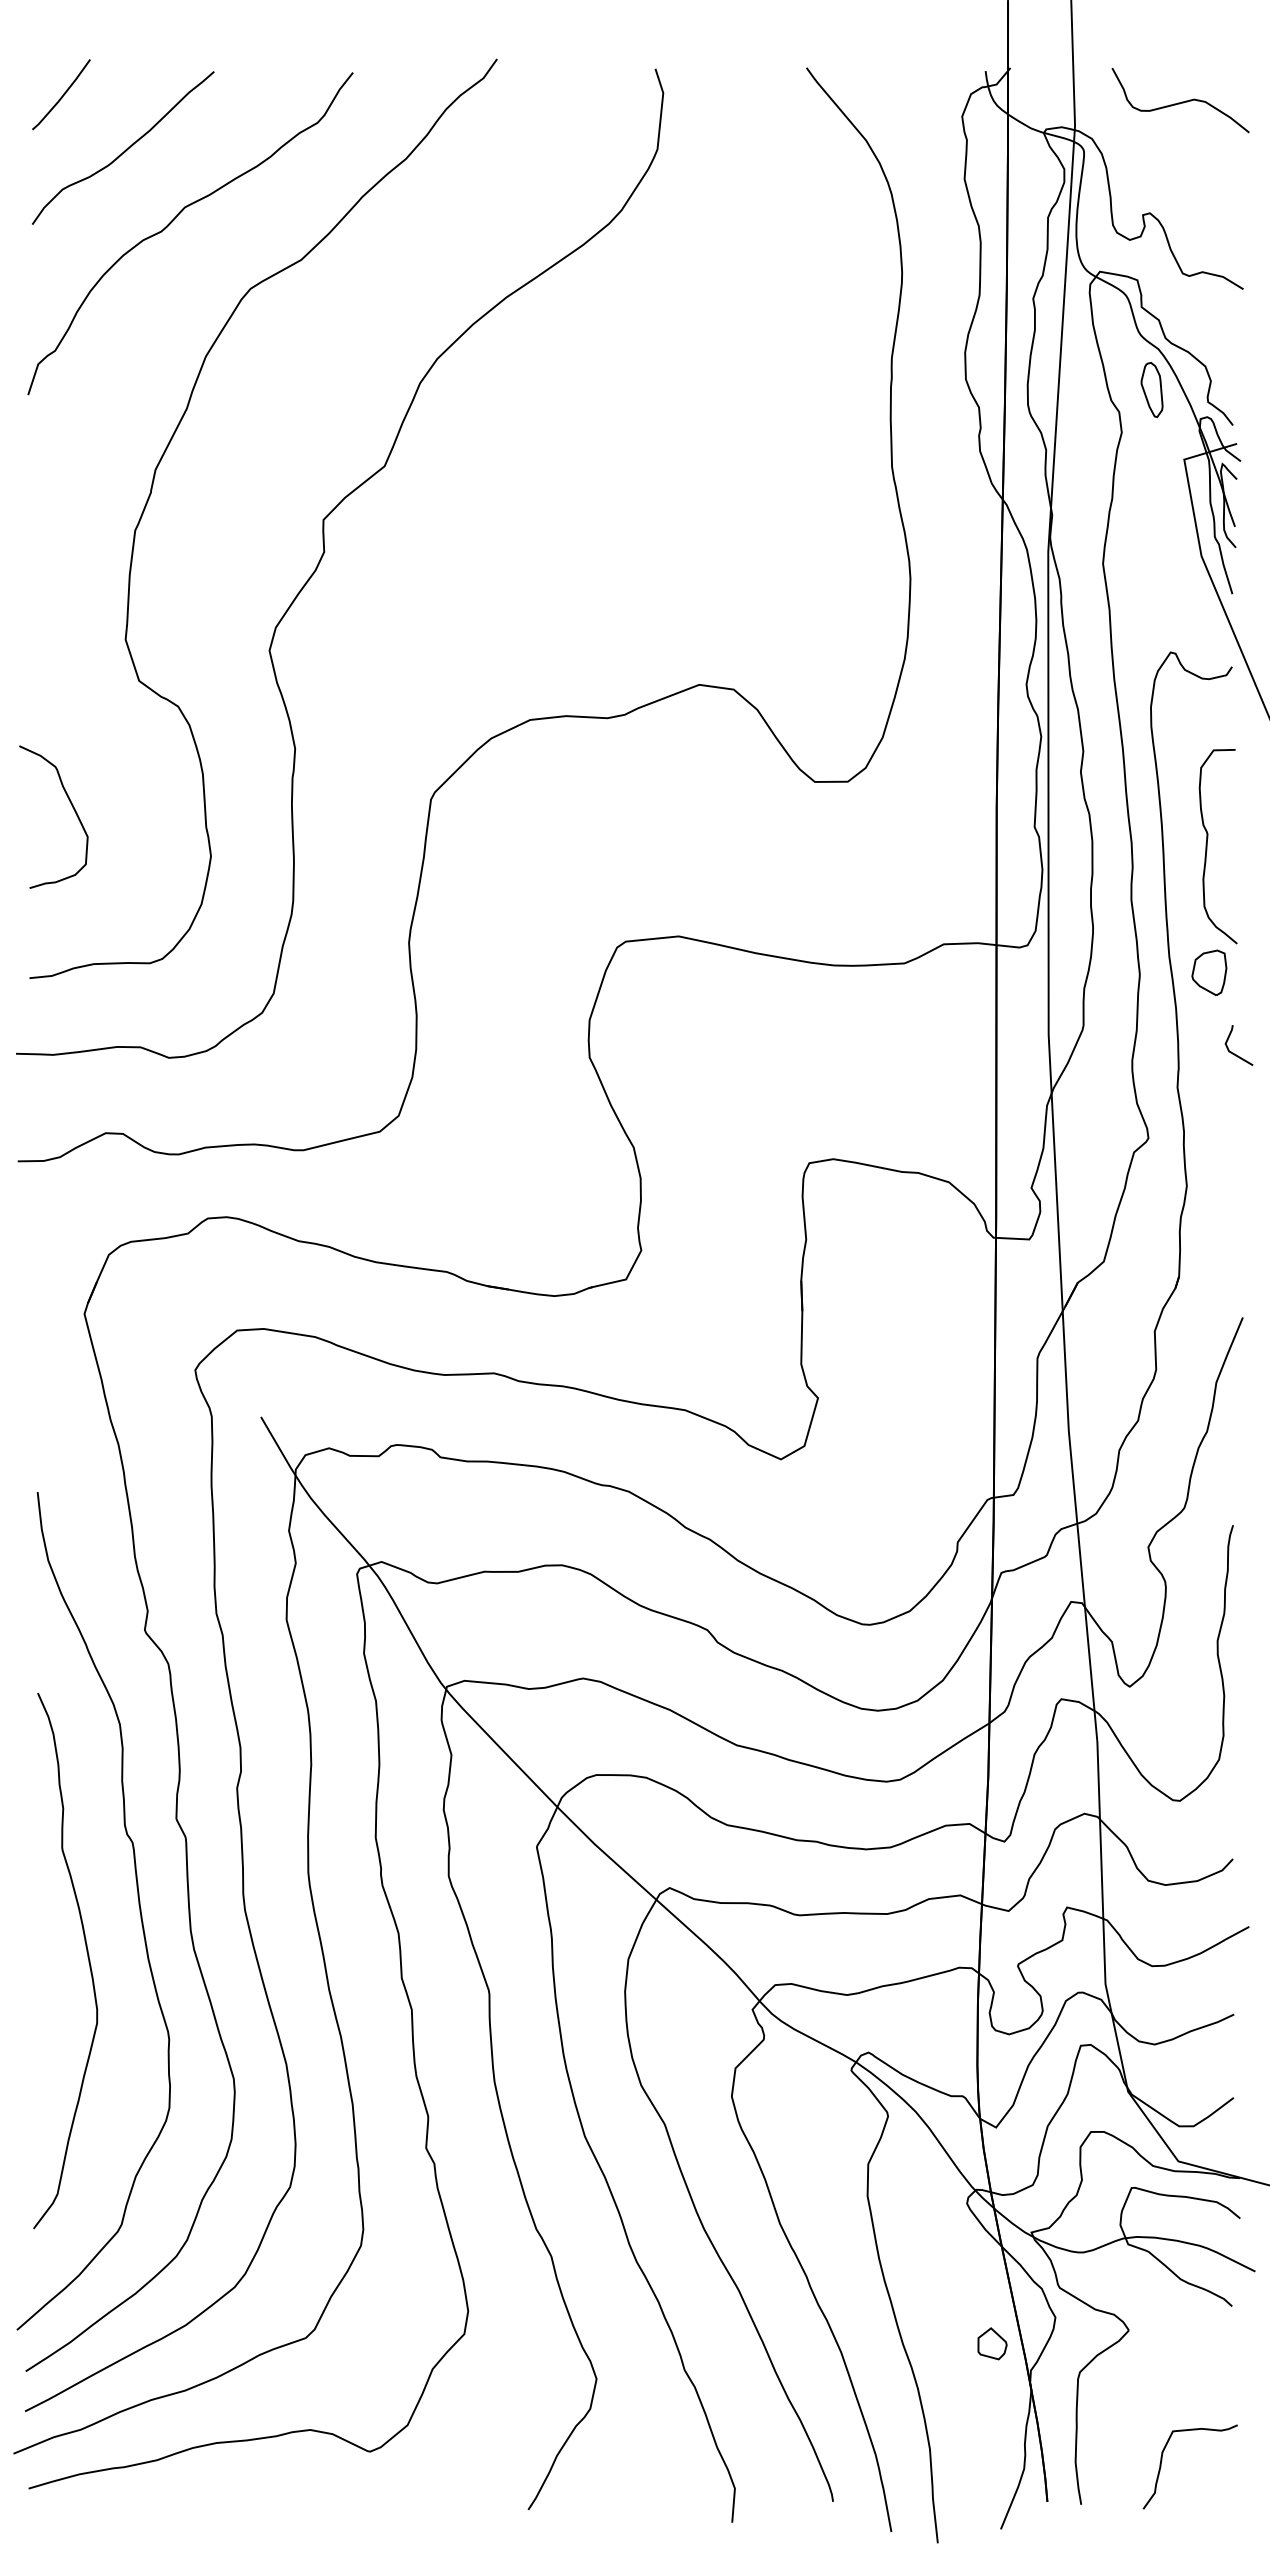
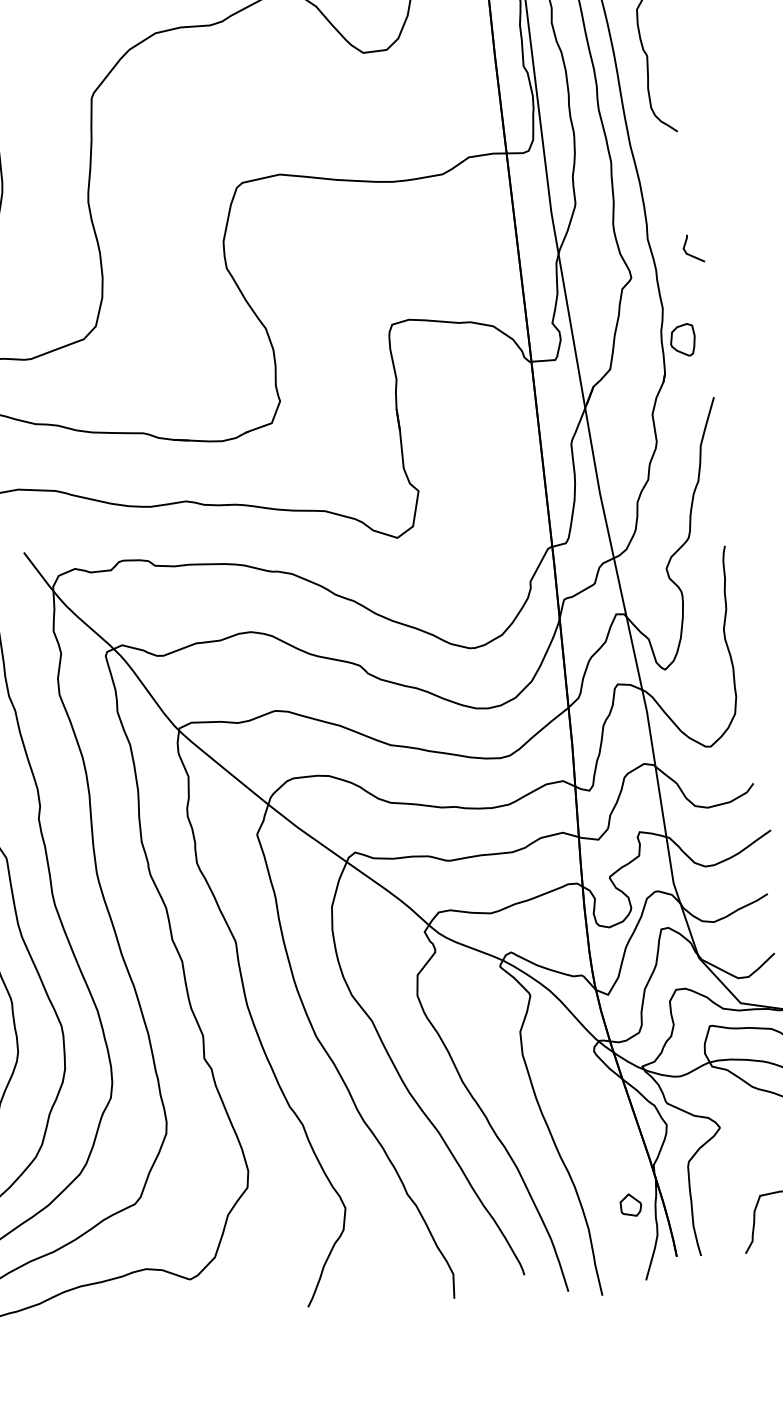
part: (1209, 972) -> (683, 340), moved
line: (1233, 1052) -> (689, 254), moved
part: (992, 2343) -> (630, 1205), moved

